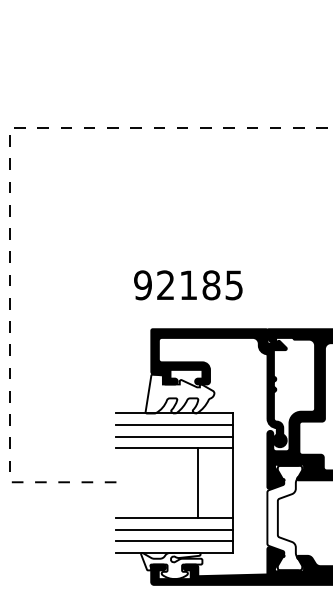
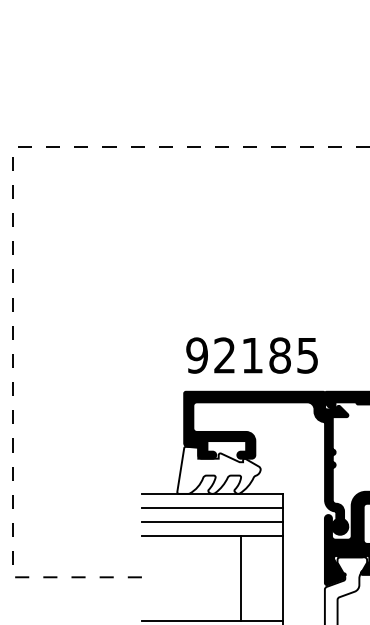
text: (188, 285) -> (252, 355), moved

